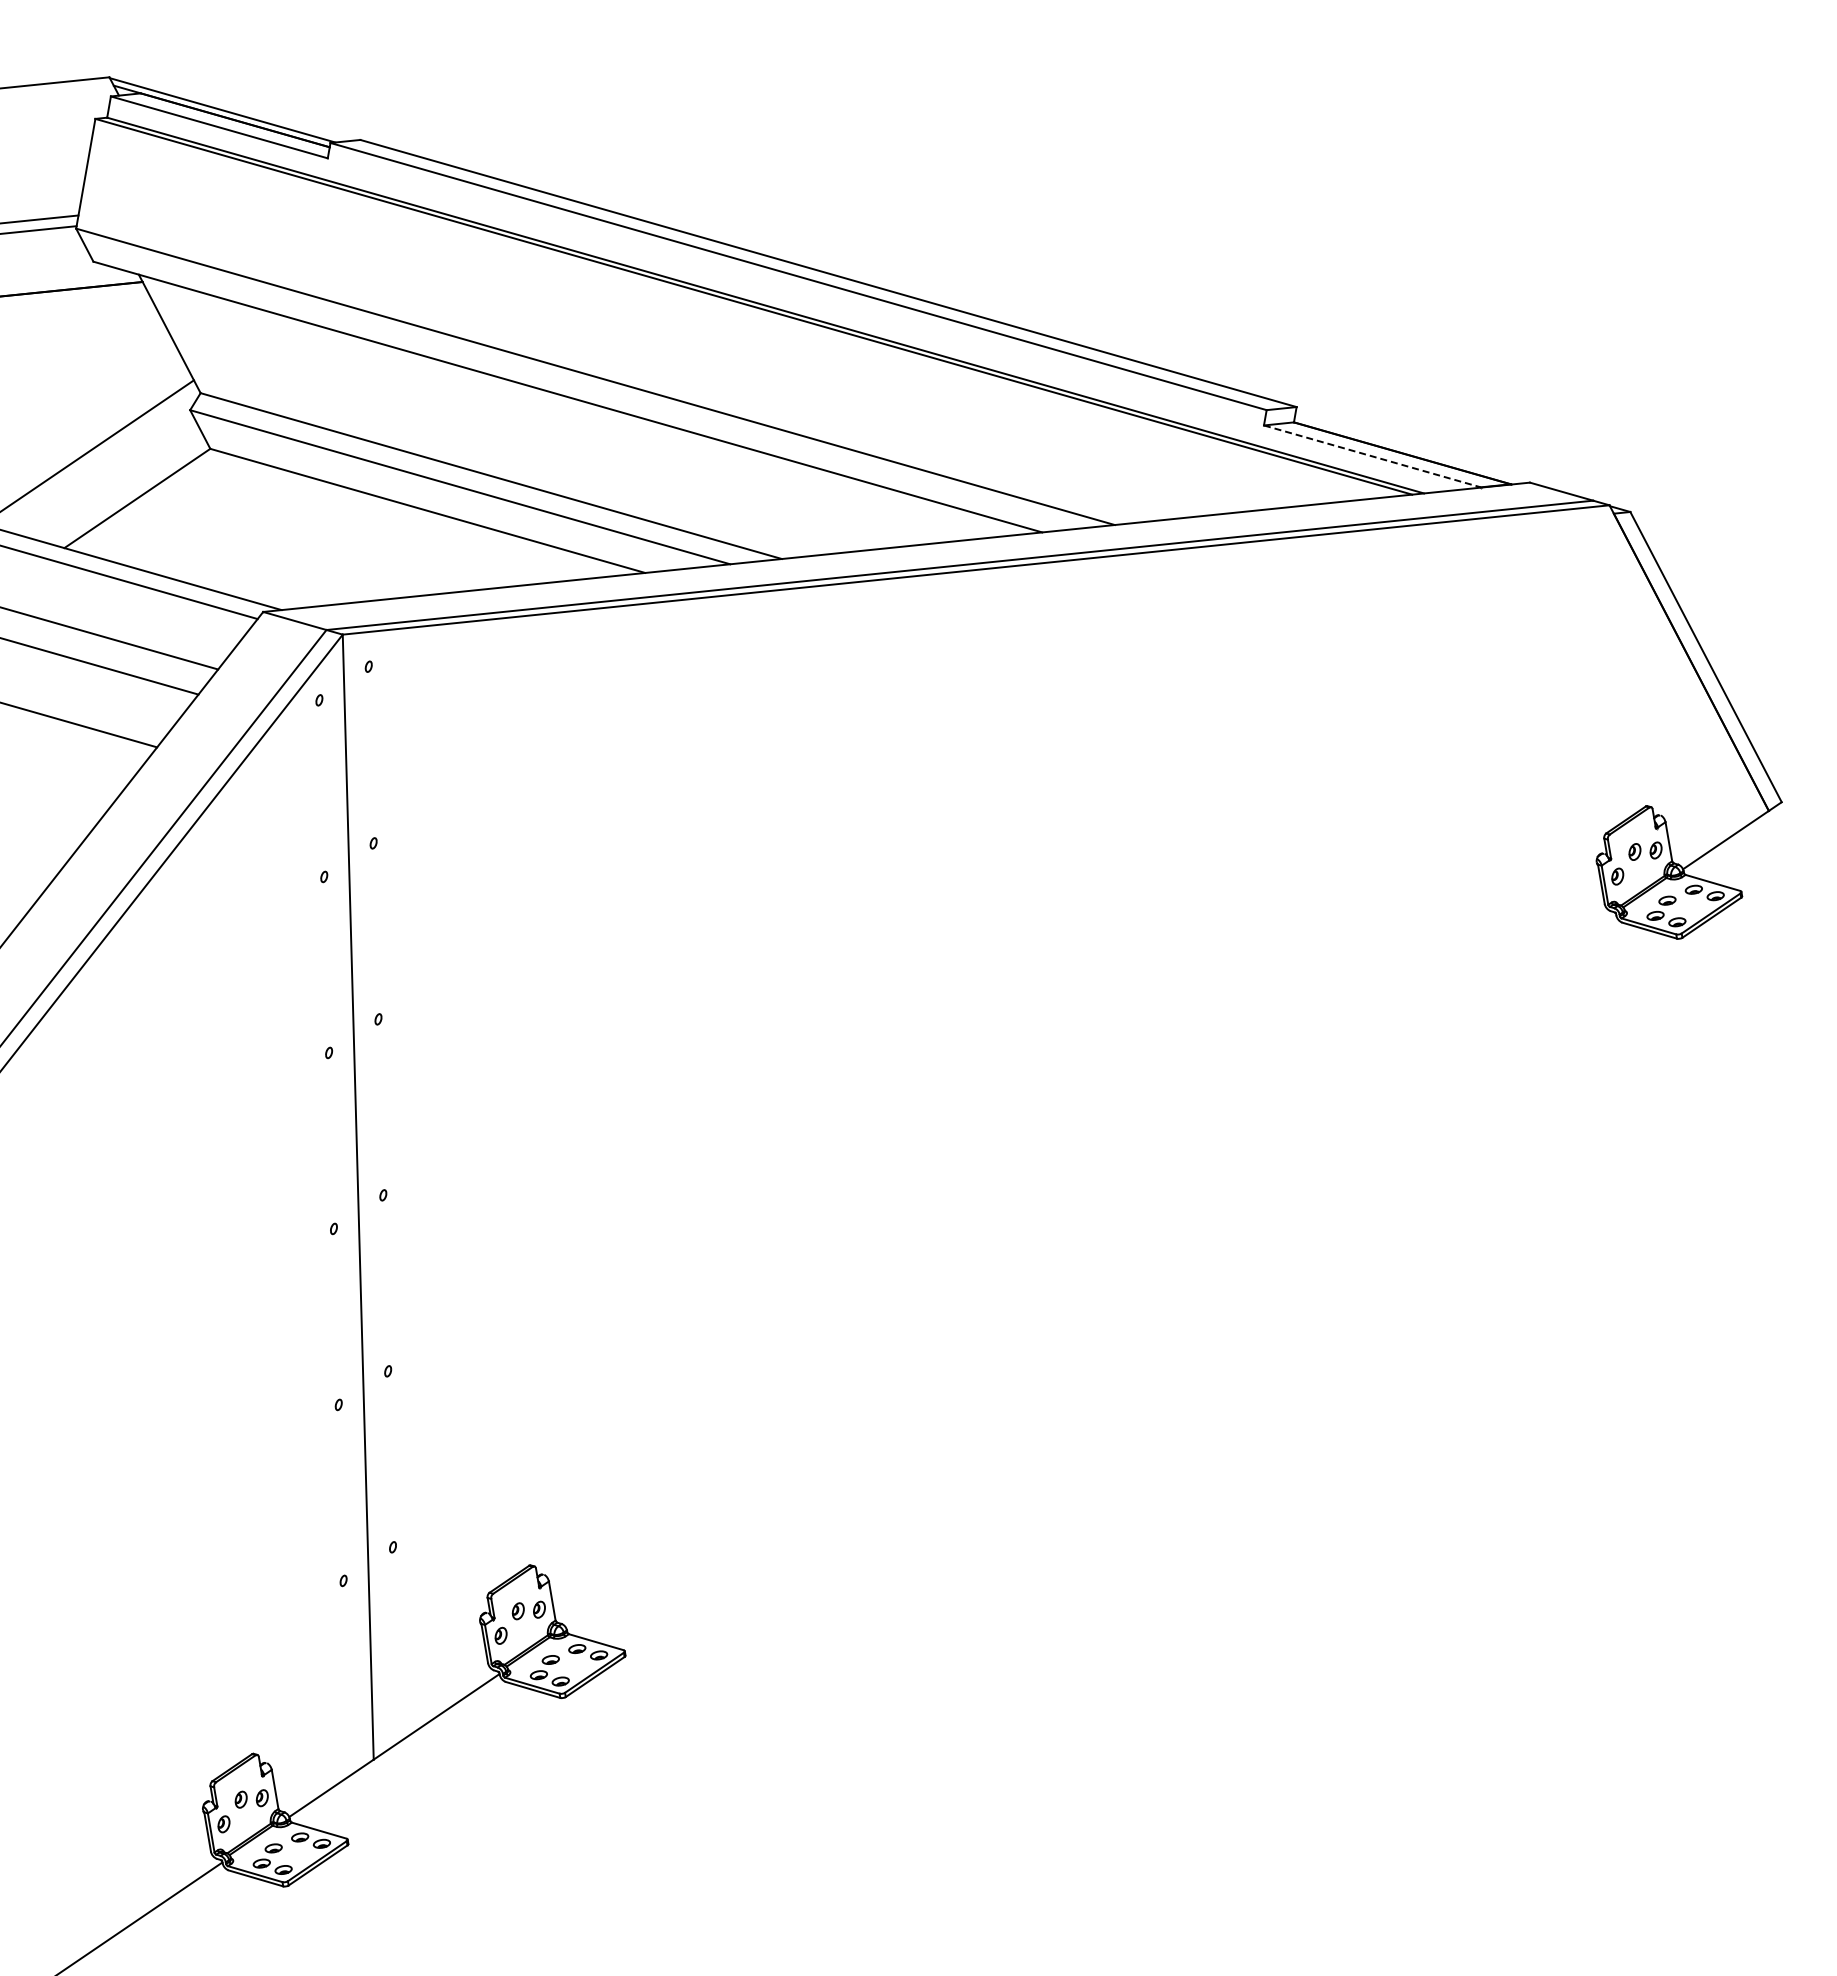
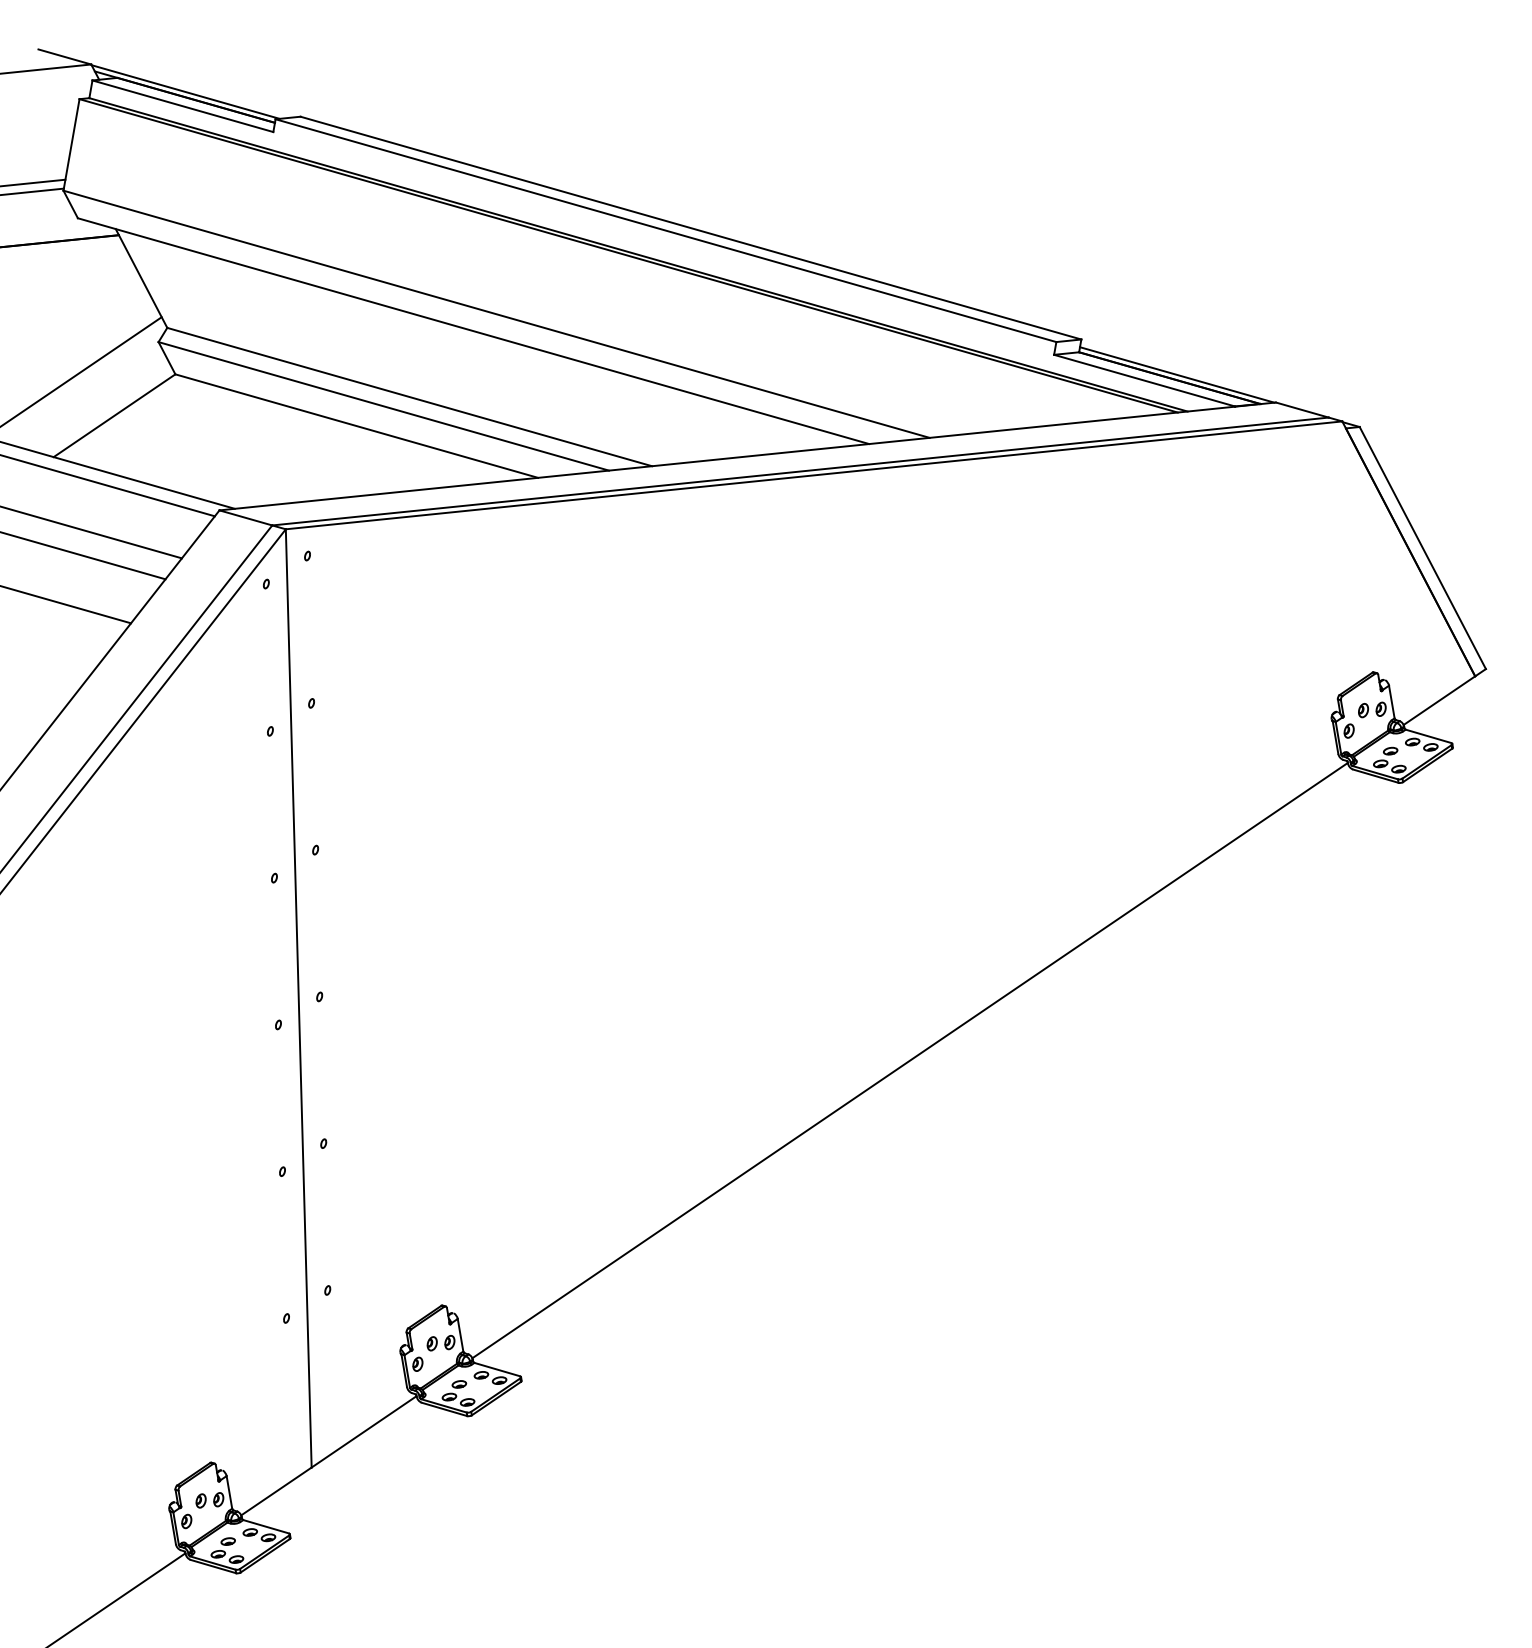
line: (77, 68) -> (64, 57), added
line: (1411, 449) -> (1177, 374), added
line: (1372, 456) -> (1144, 380), dashed -> solid
line: (1091, 1271) -> (910, 1060), added

